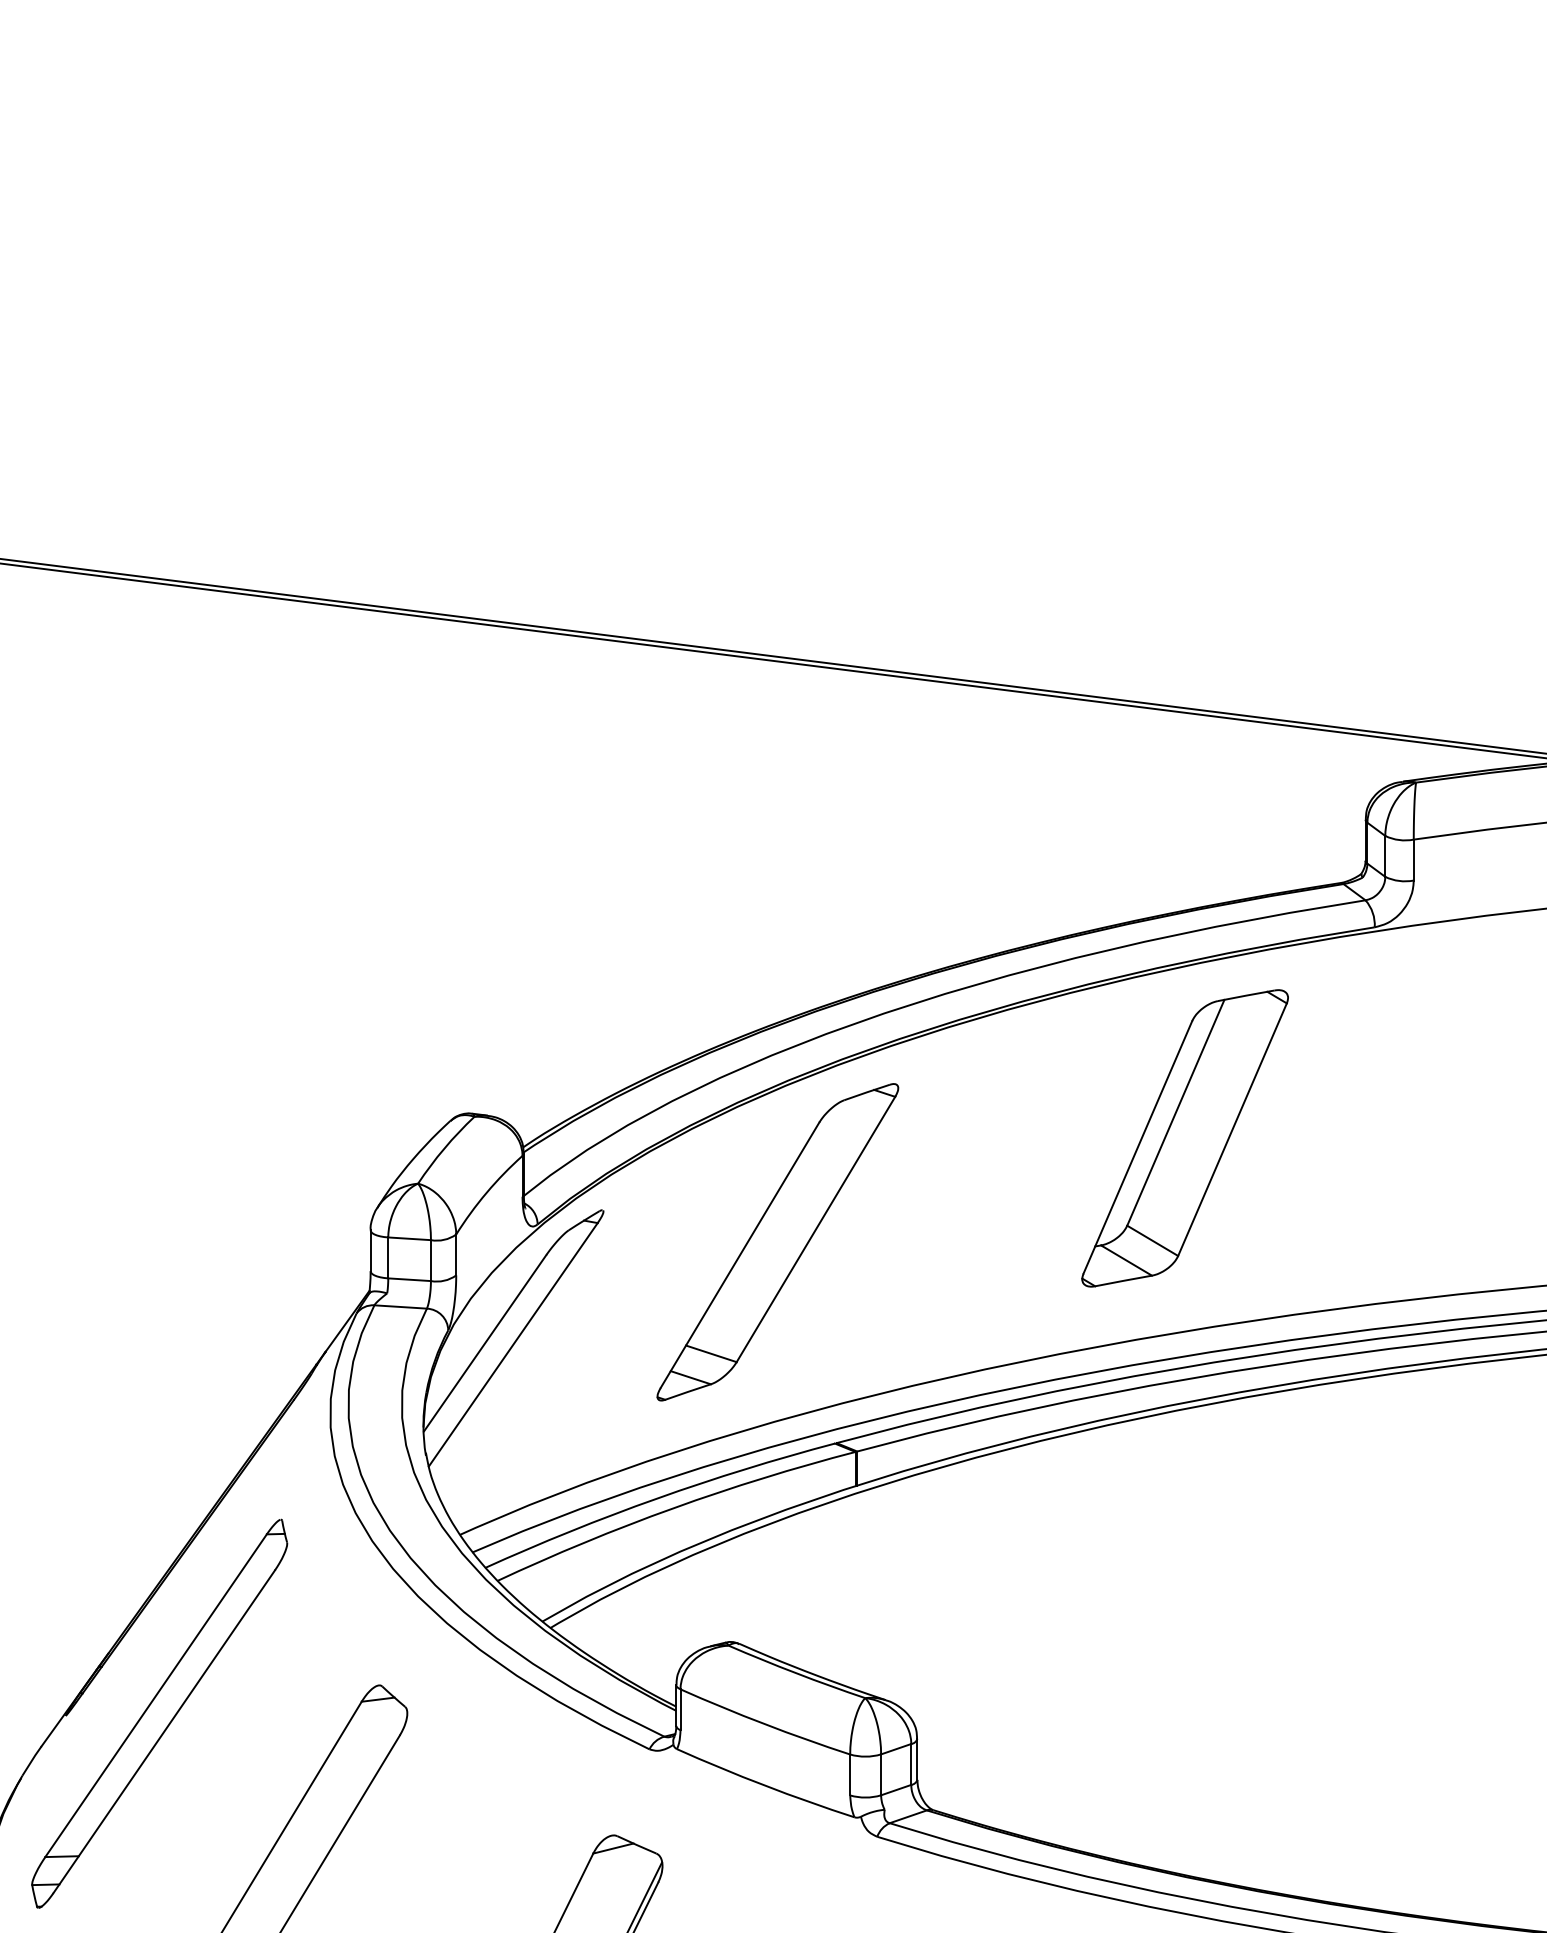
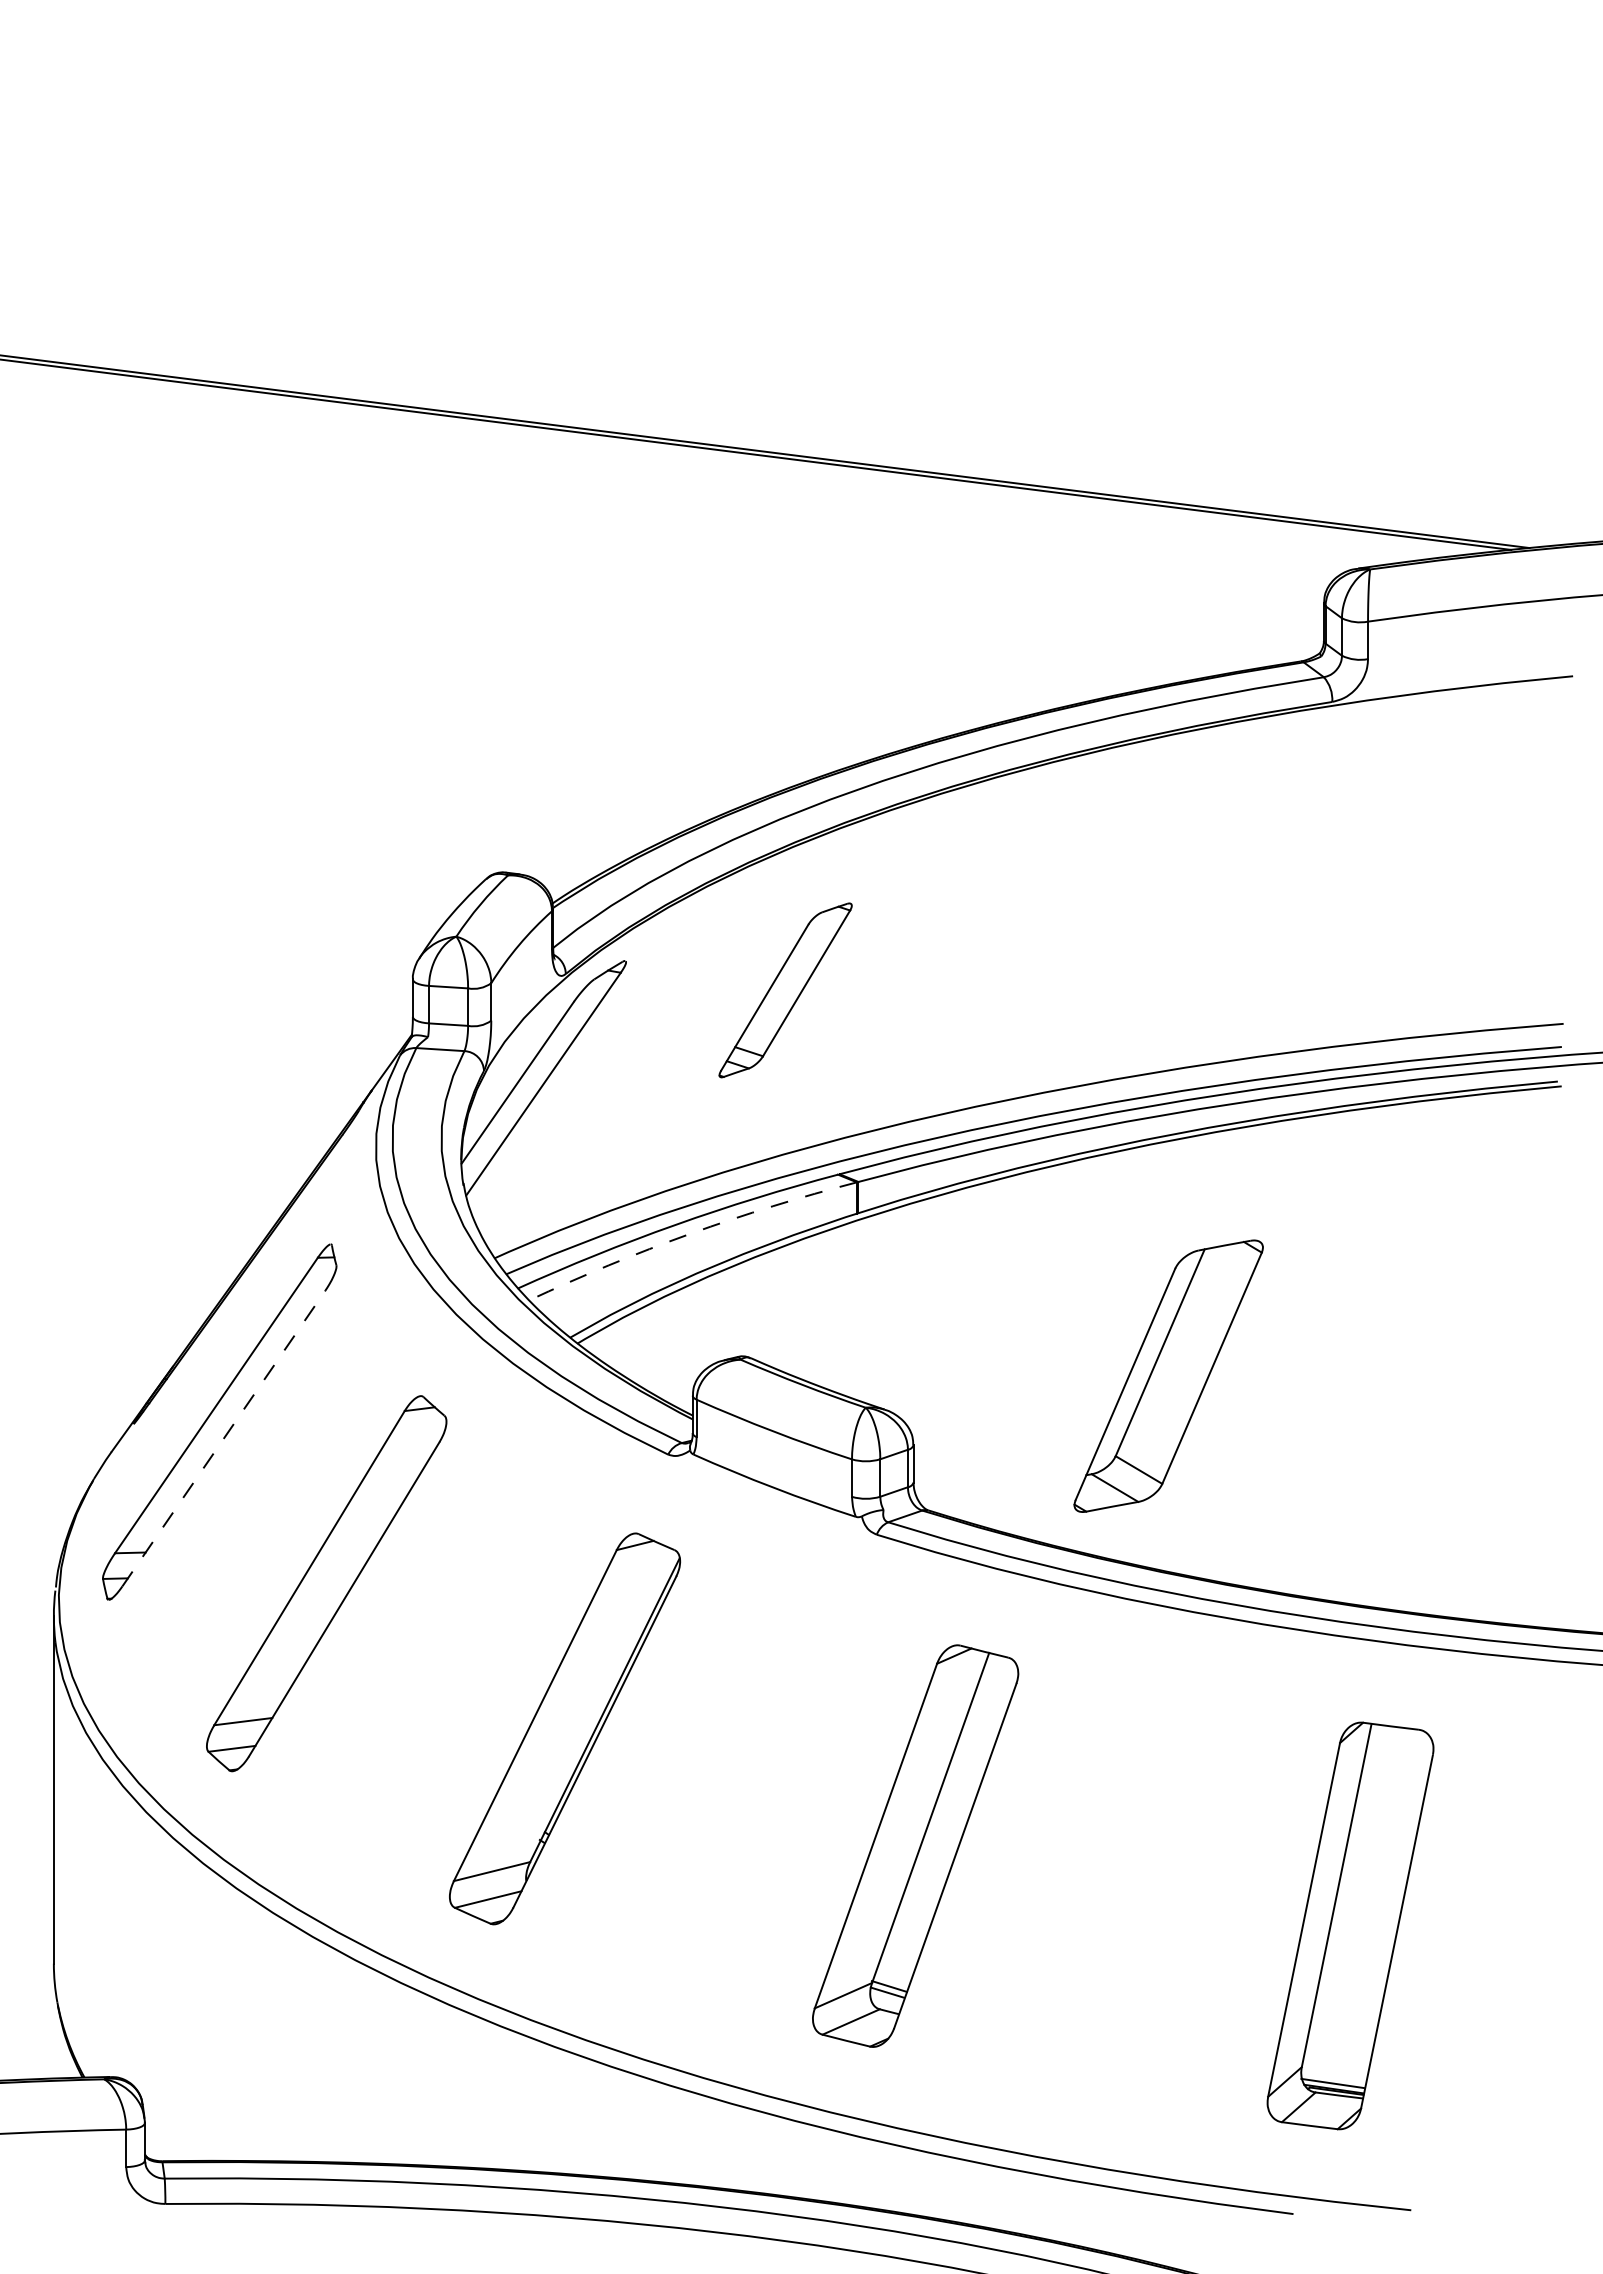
part: (1184, 1137) -> (1168, 1375), moved
part: (777, 1242) -> (785, 990), size x0.6
arc: (673, 1507) -> (690, 1233), solid -> dashed
line: (164, 1731) -> (224, 1438), solid -> dashed

